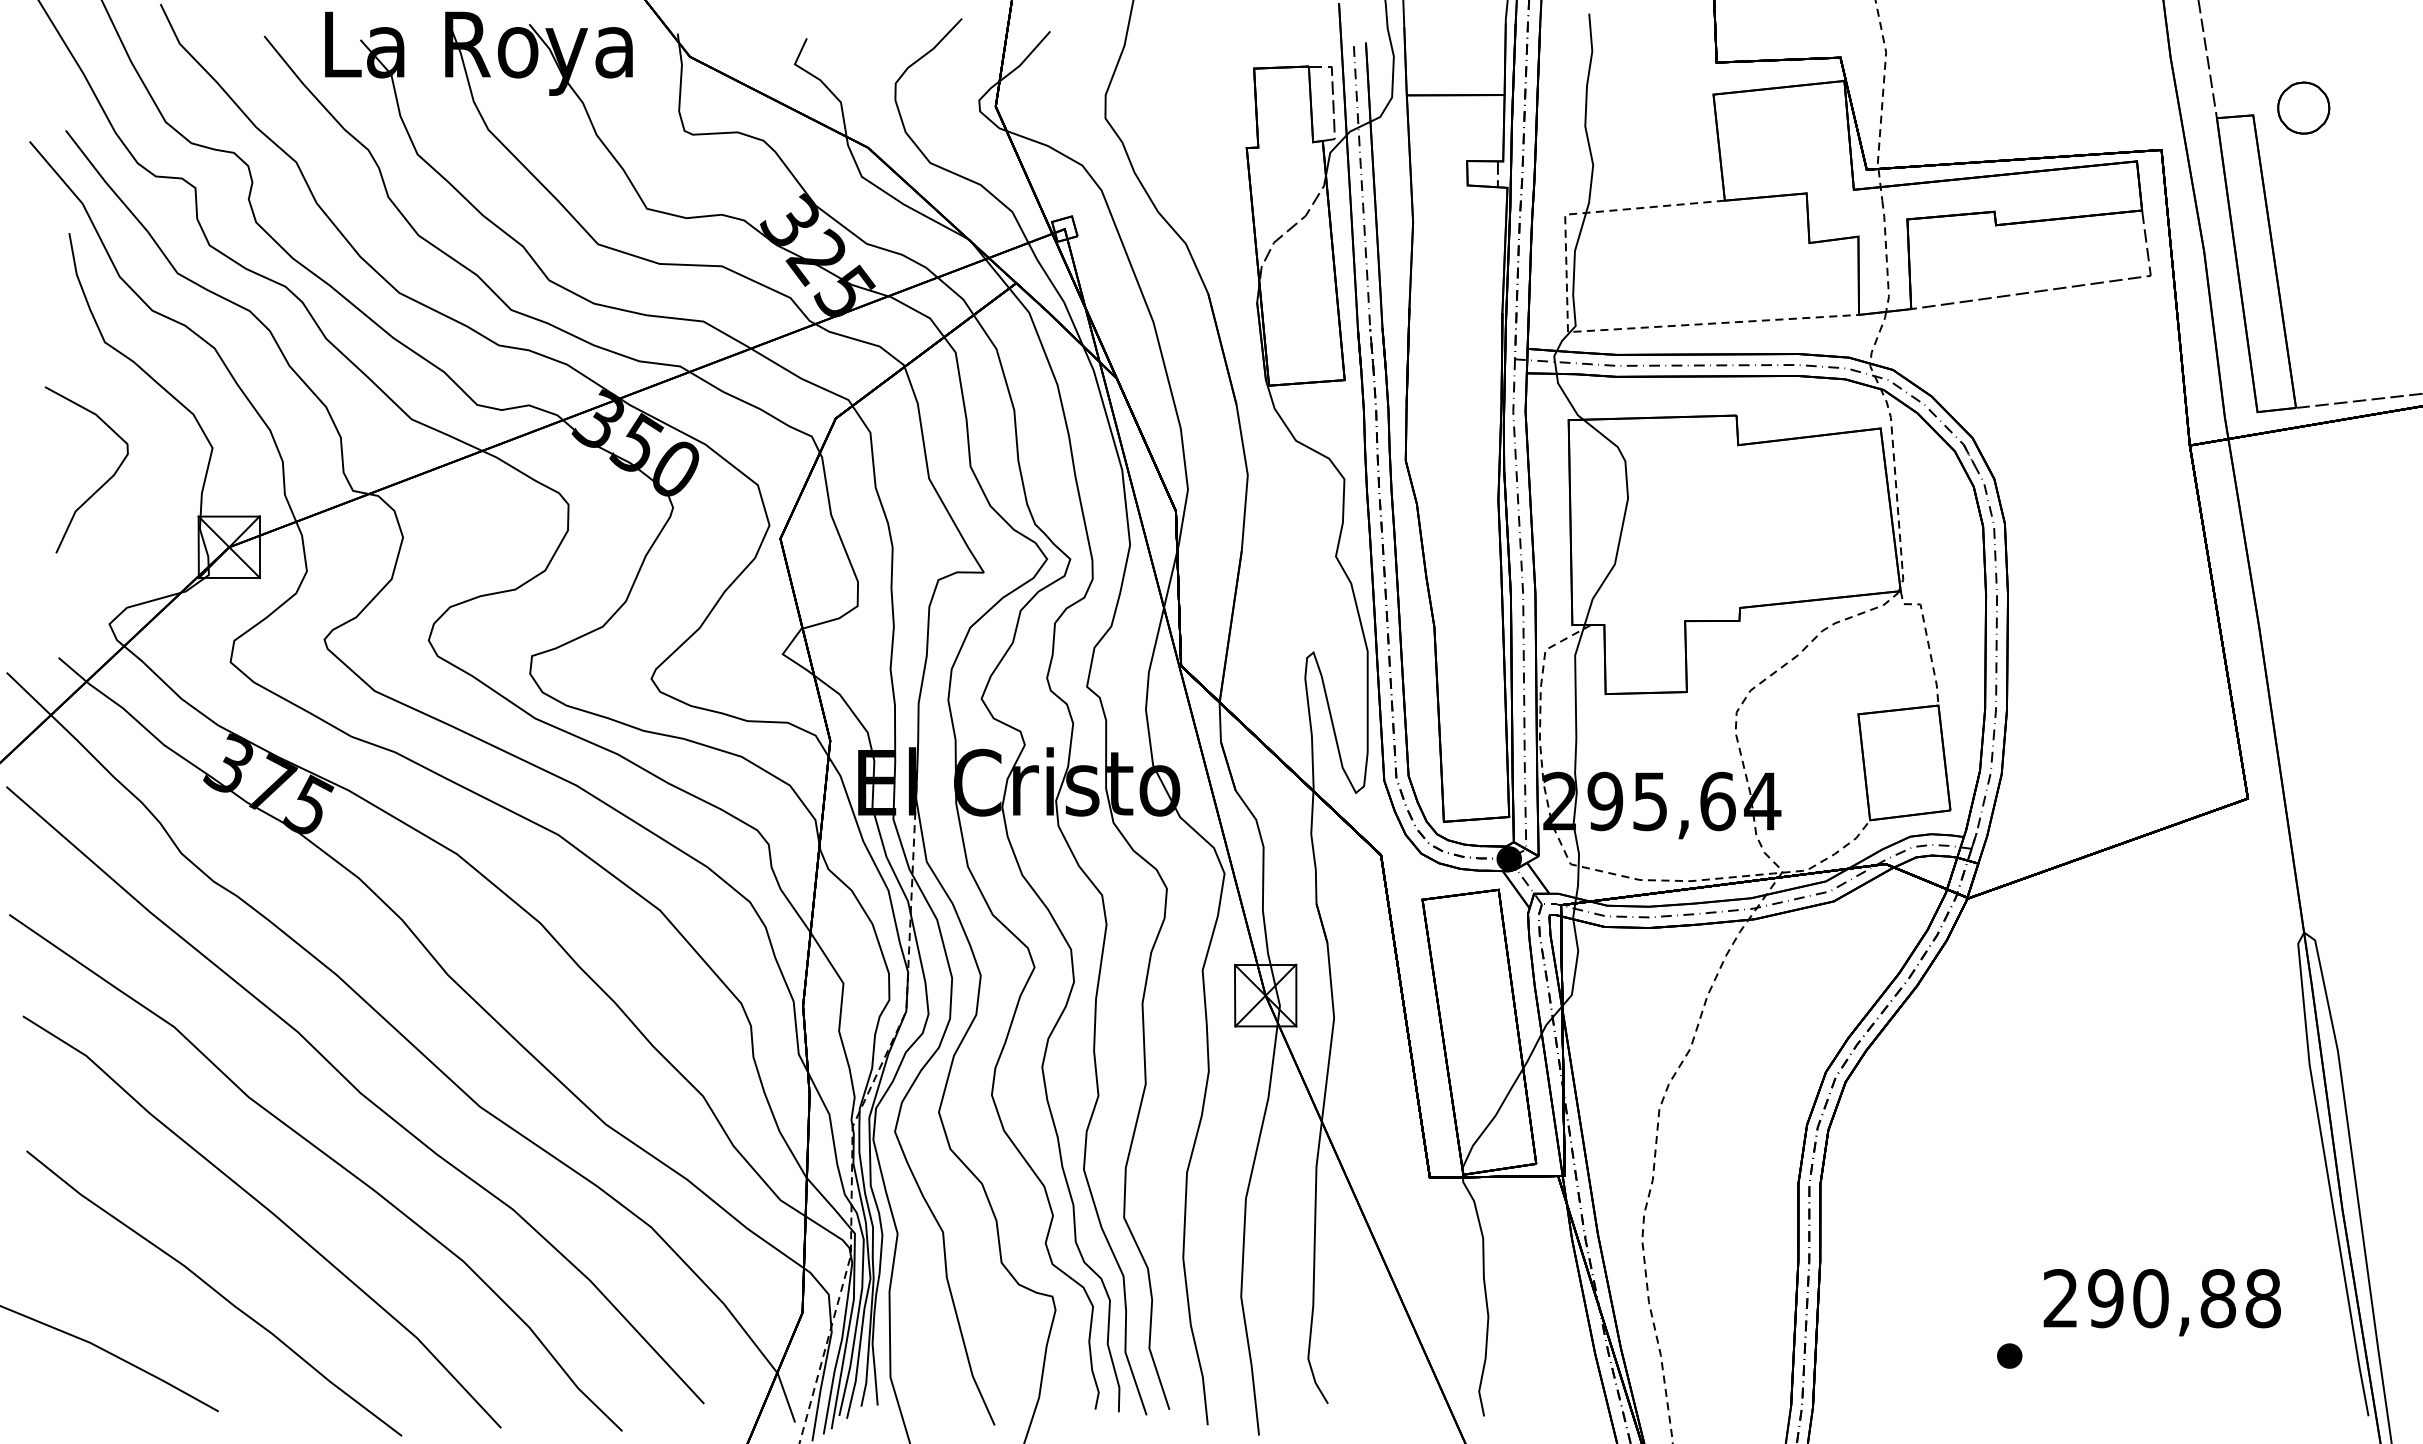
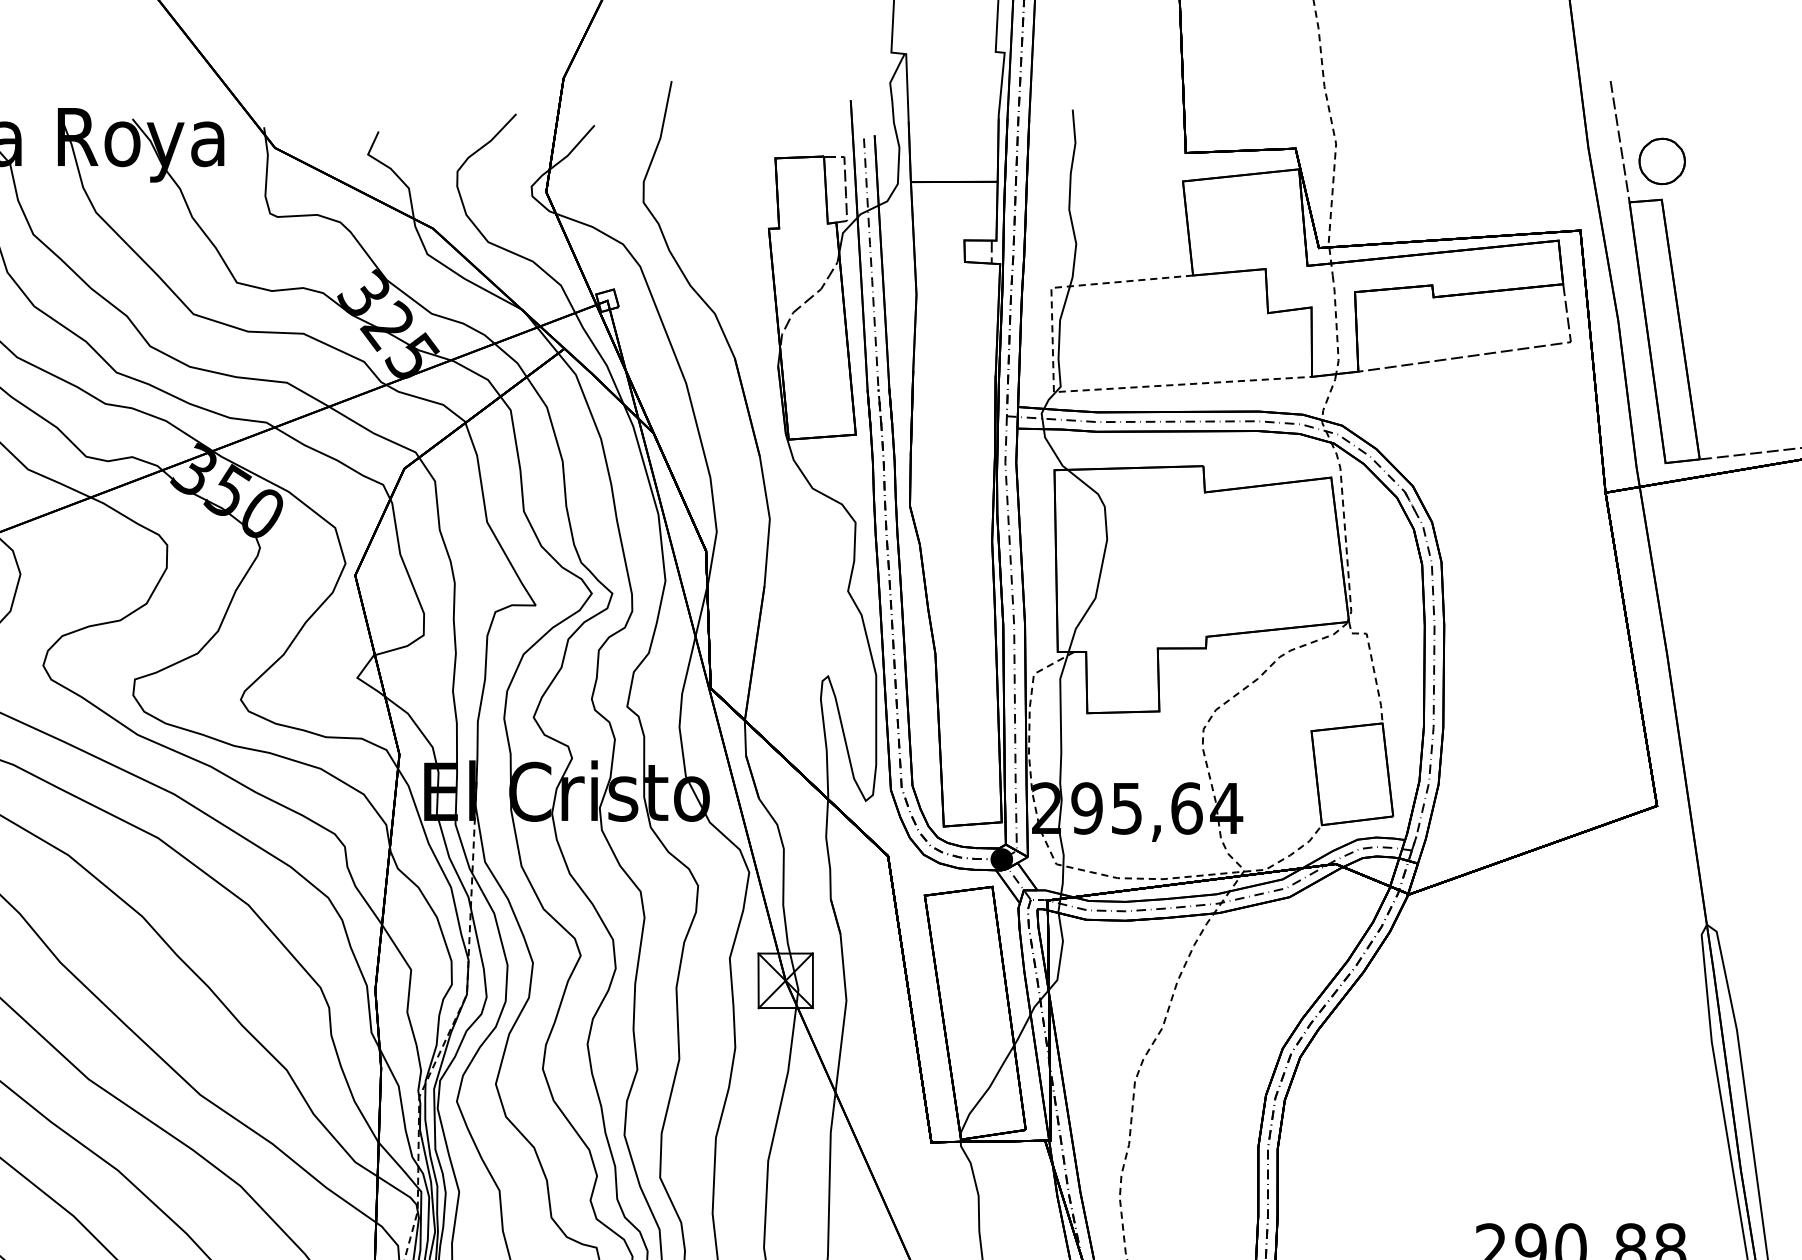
part: (2303, 107) -> (1662, 160), moved

